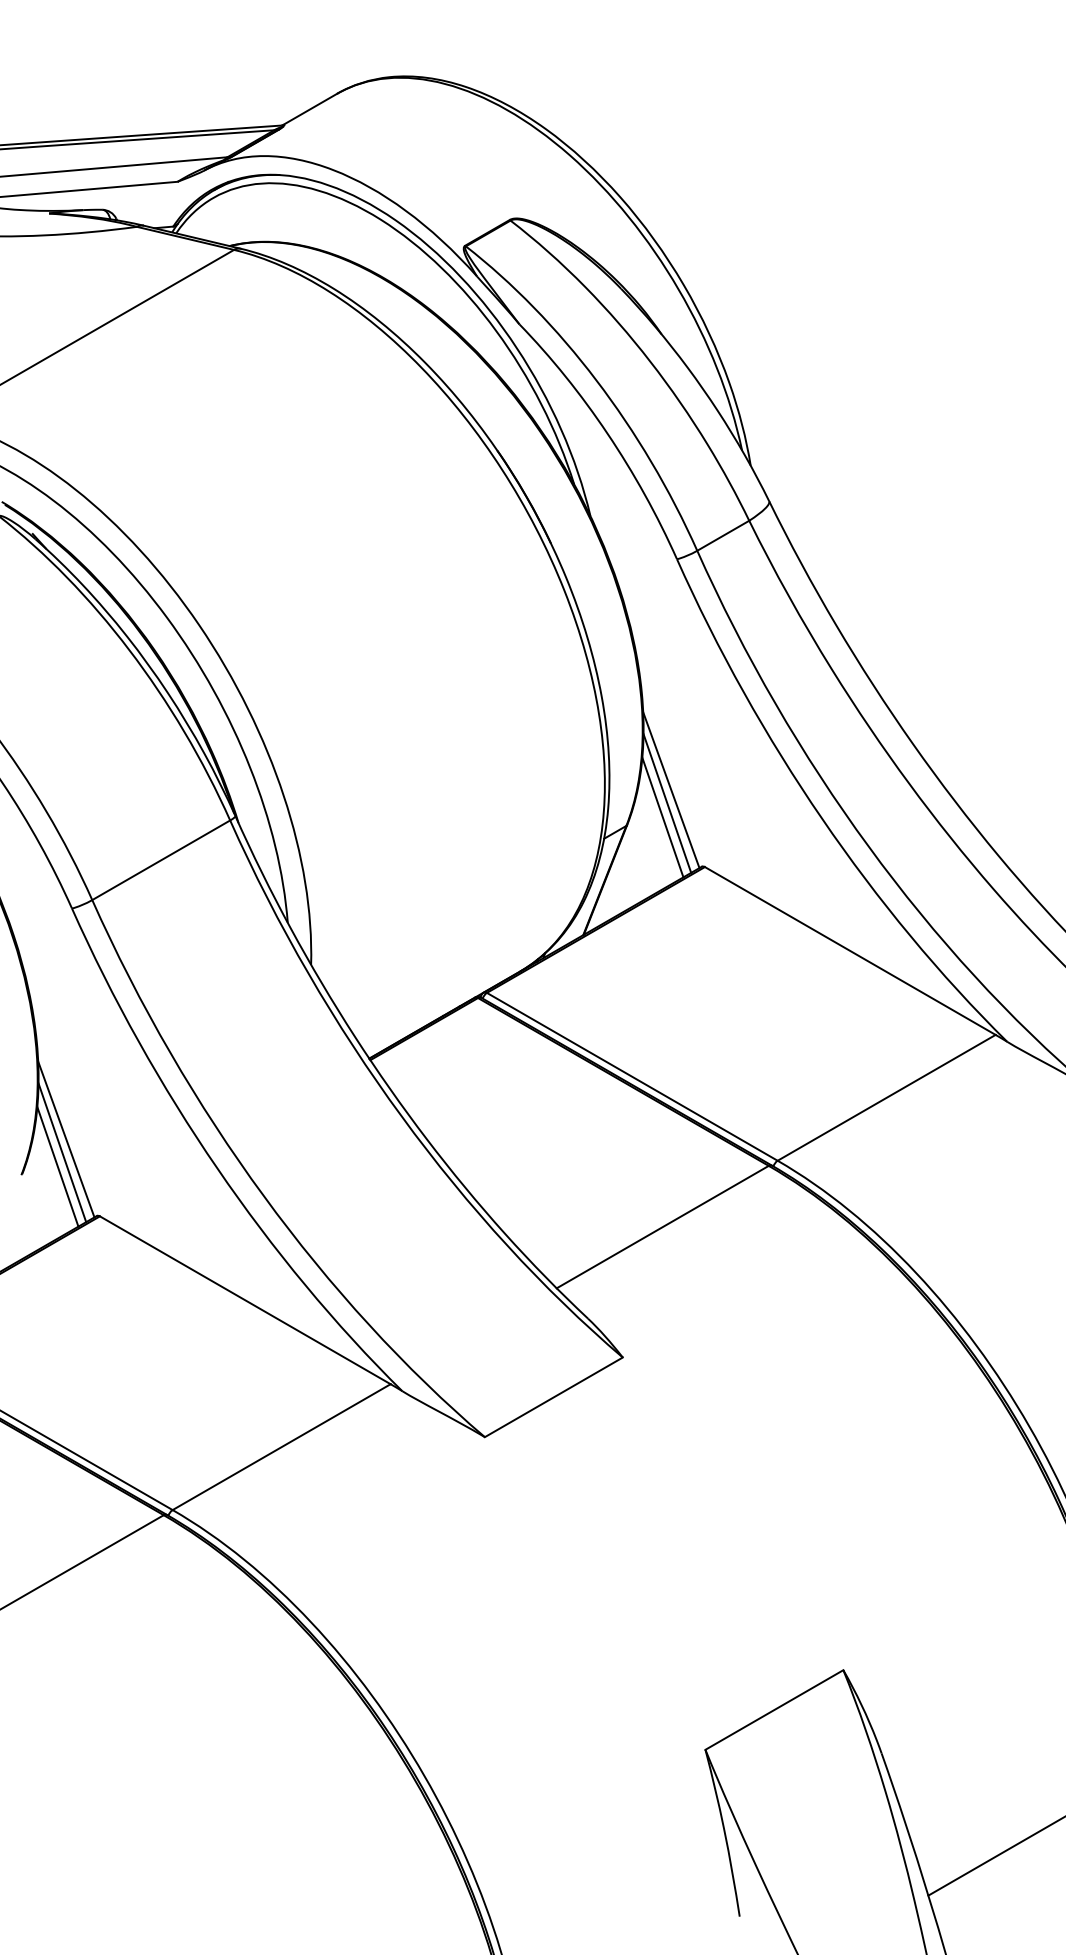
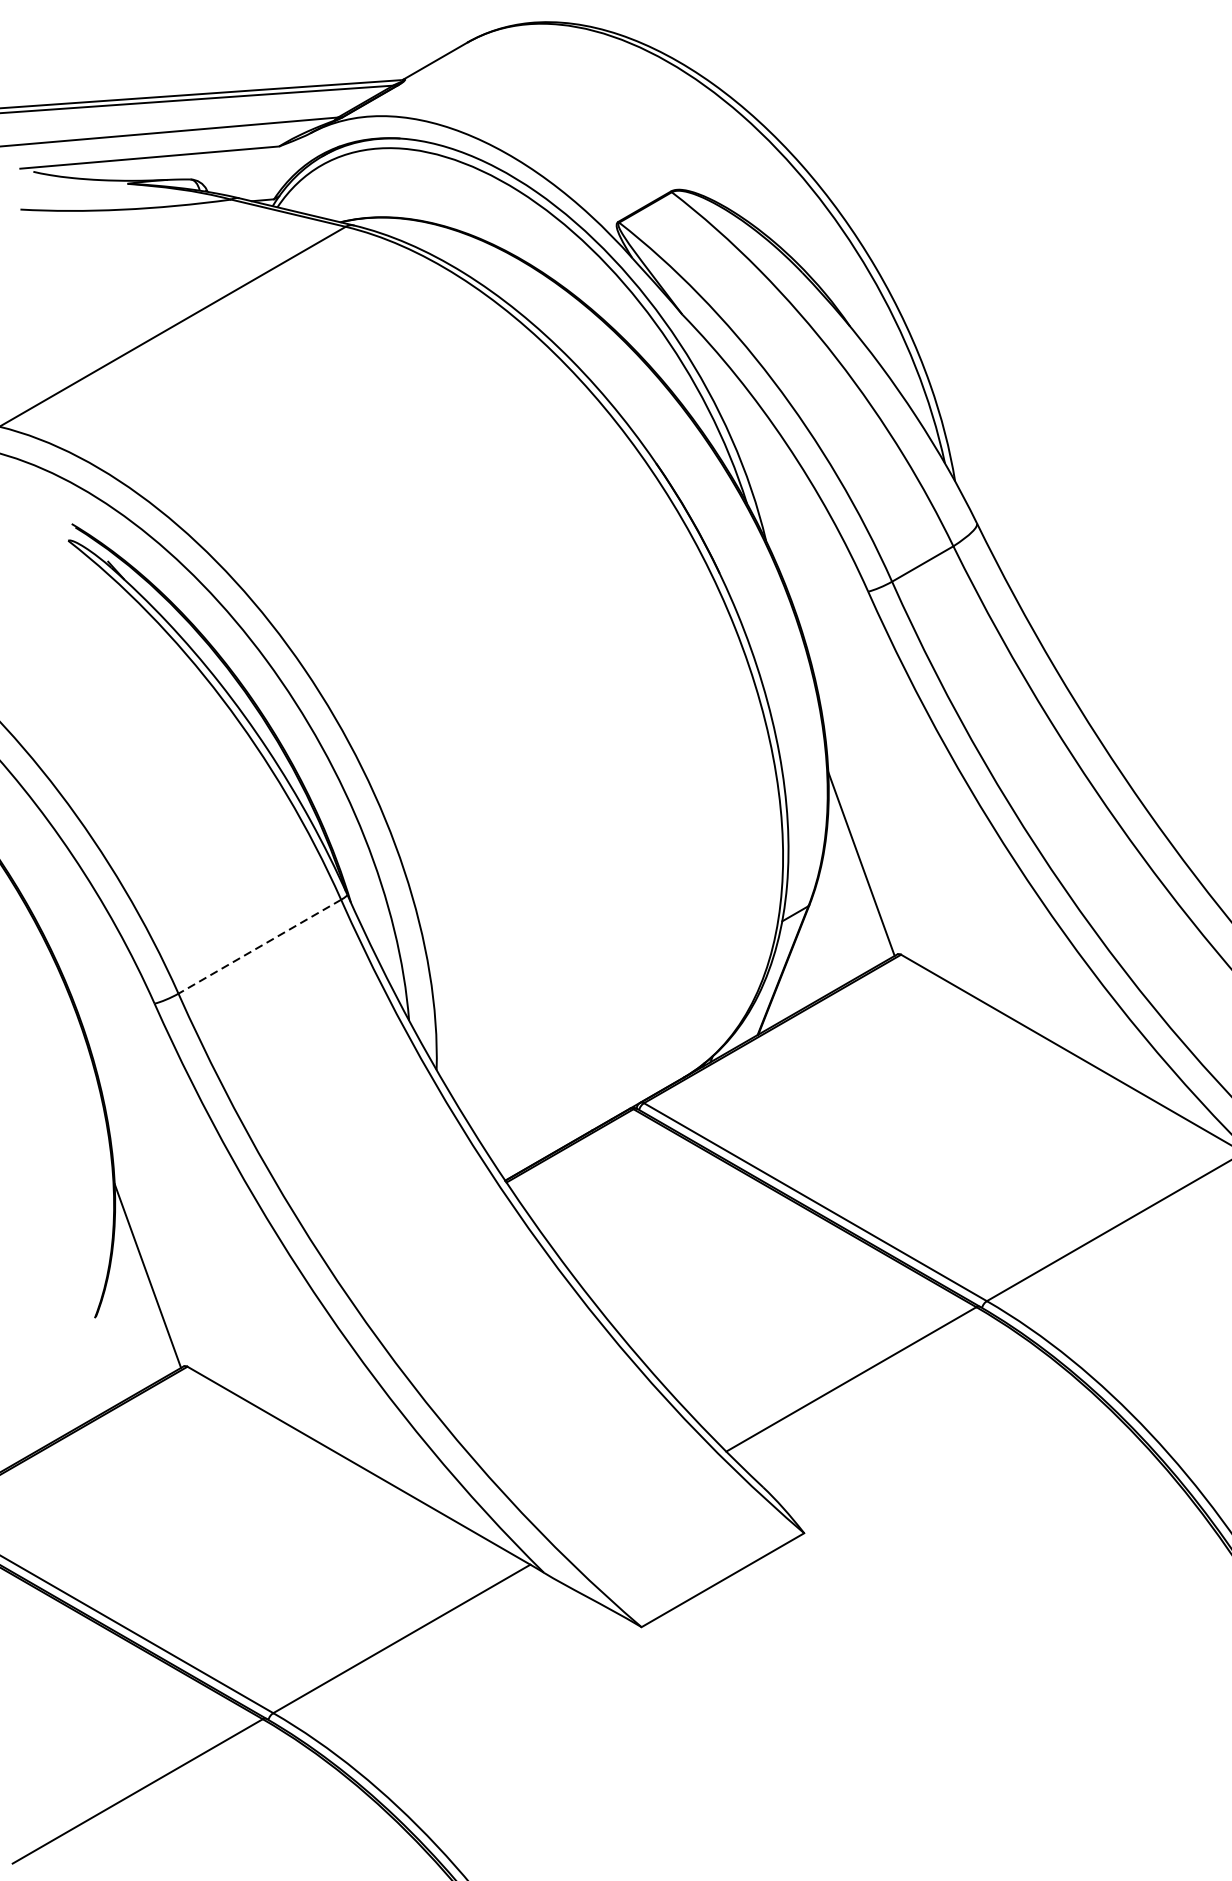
line: (667, 803) -> (856, 879), removed
line: (662, 817) -> (851, 896), removed
line: (161, 860) -> (260, 946), solid -> dashed
line: (62, 1152) -> (143, 1291), removed
line: (57, 1166) -> (137, 1307), removed

